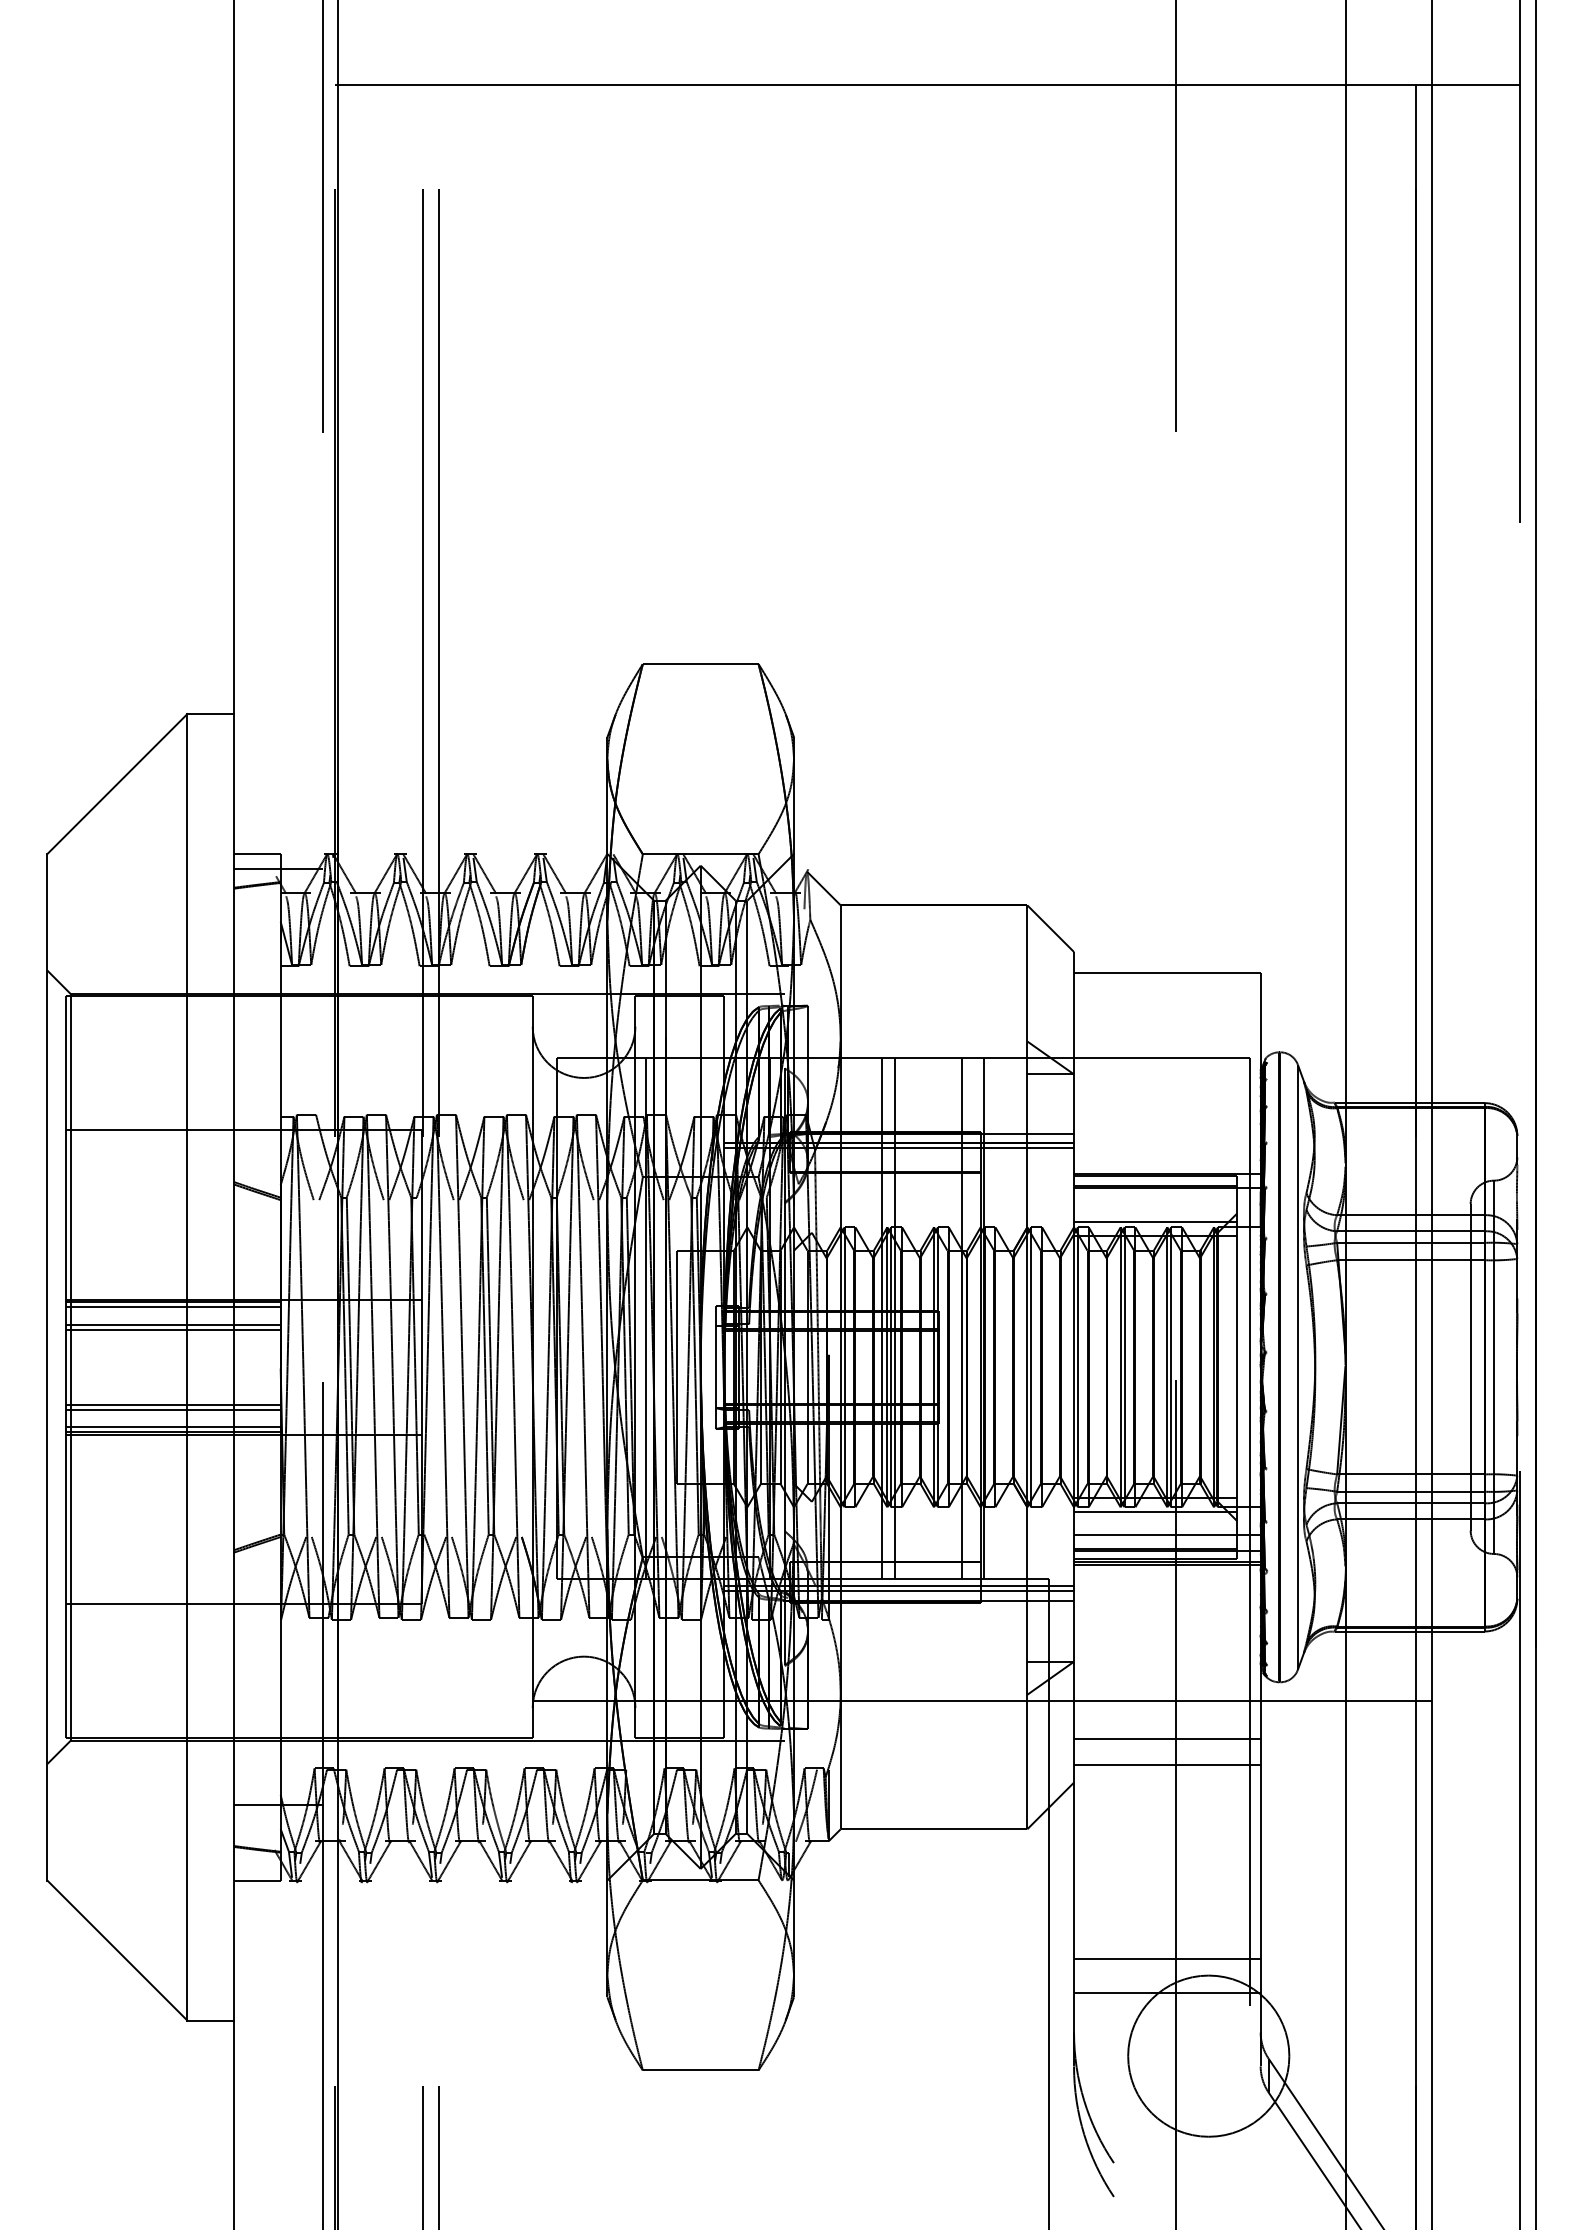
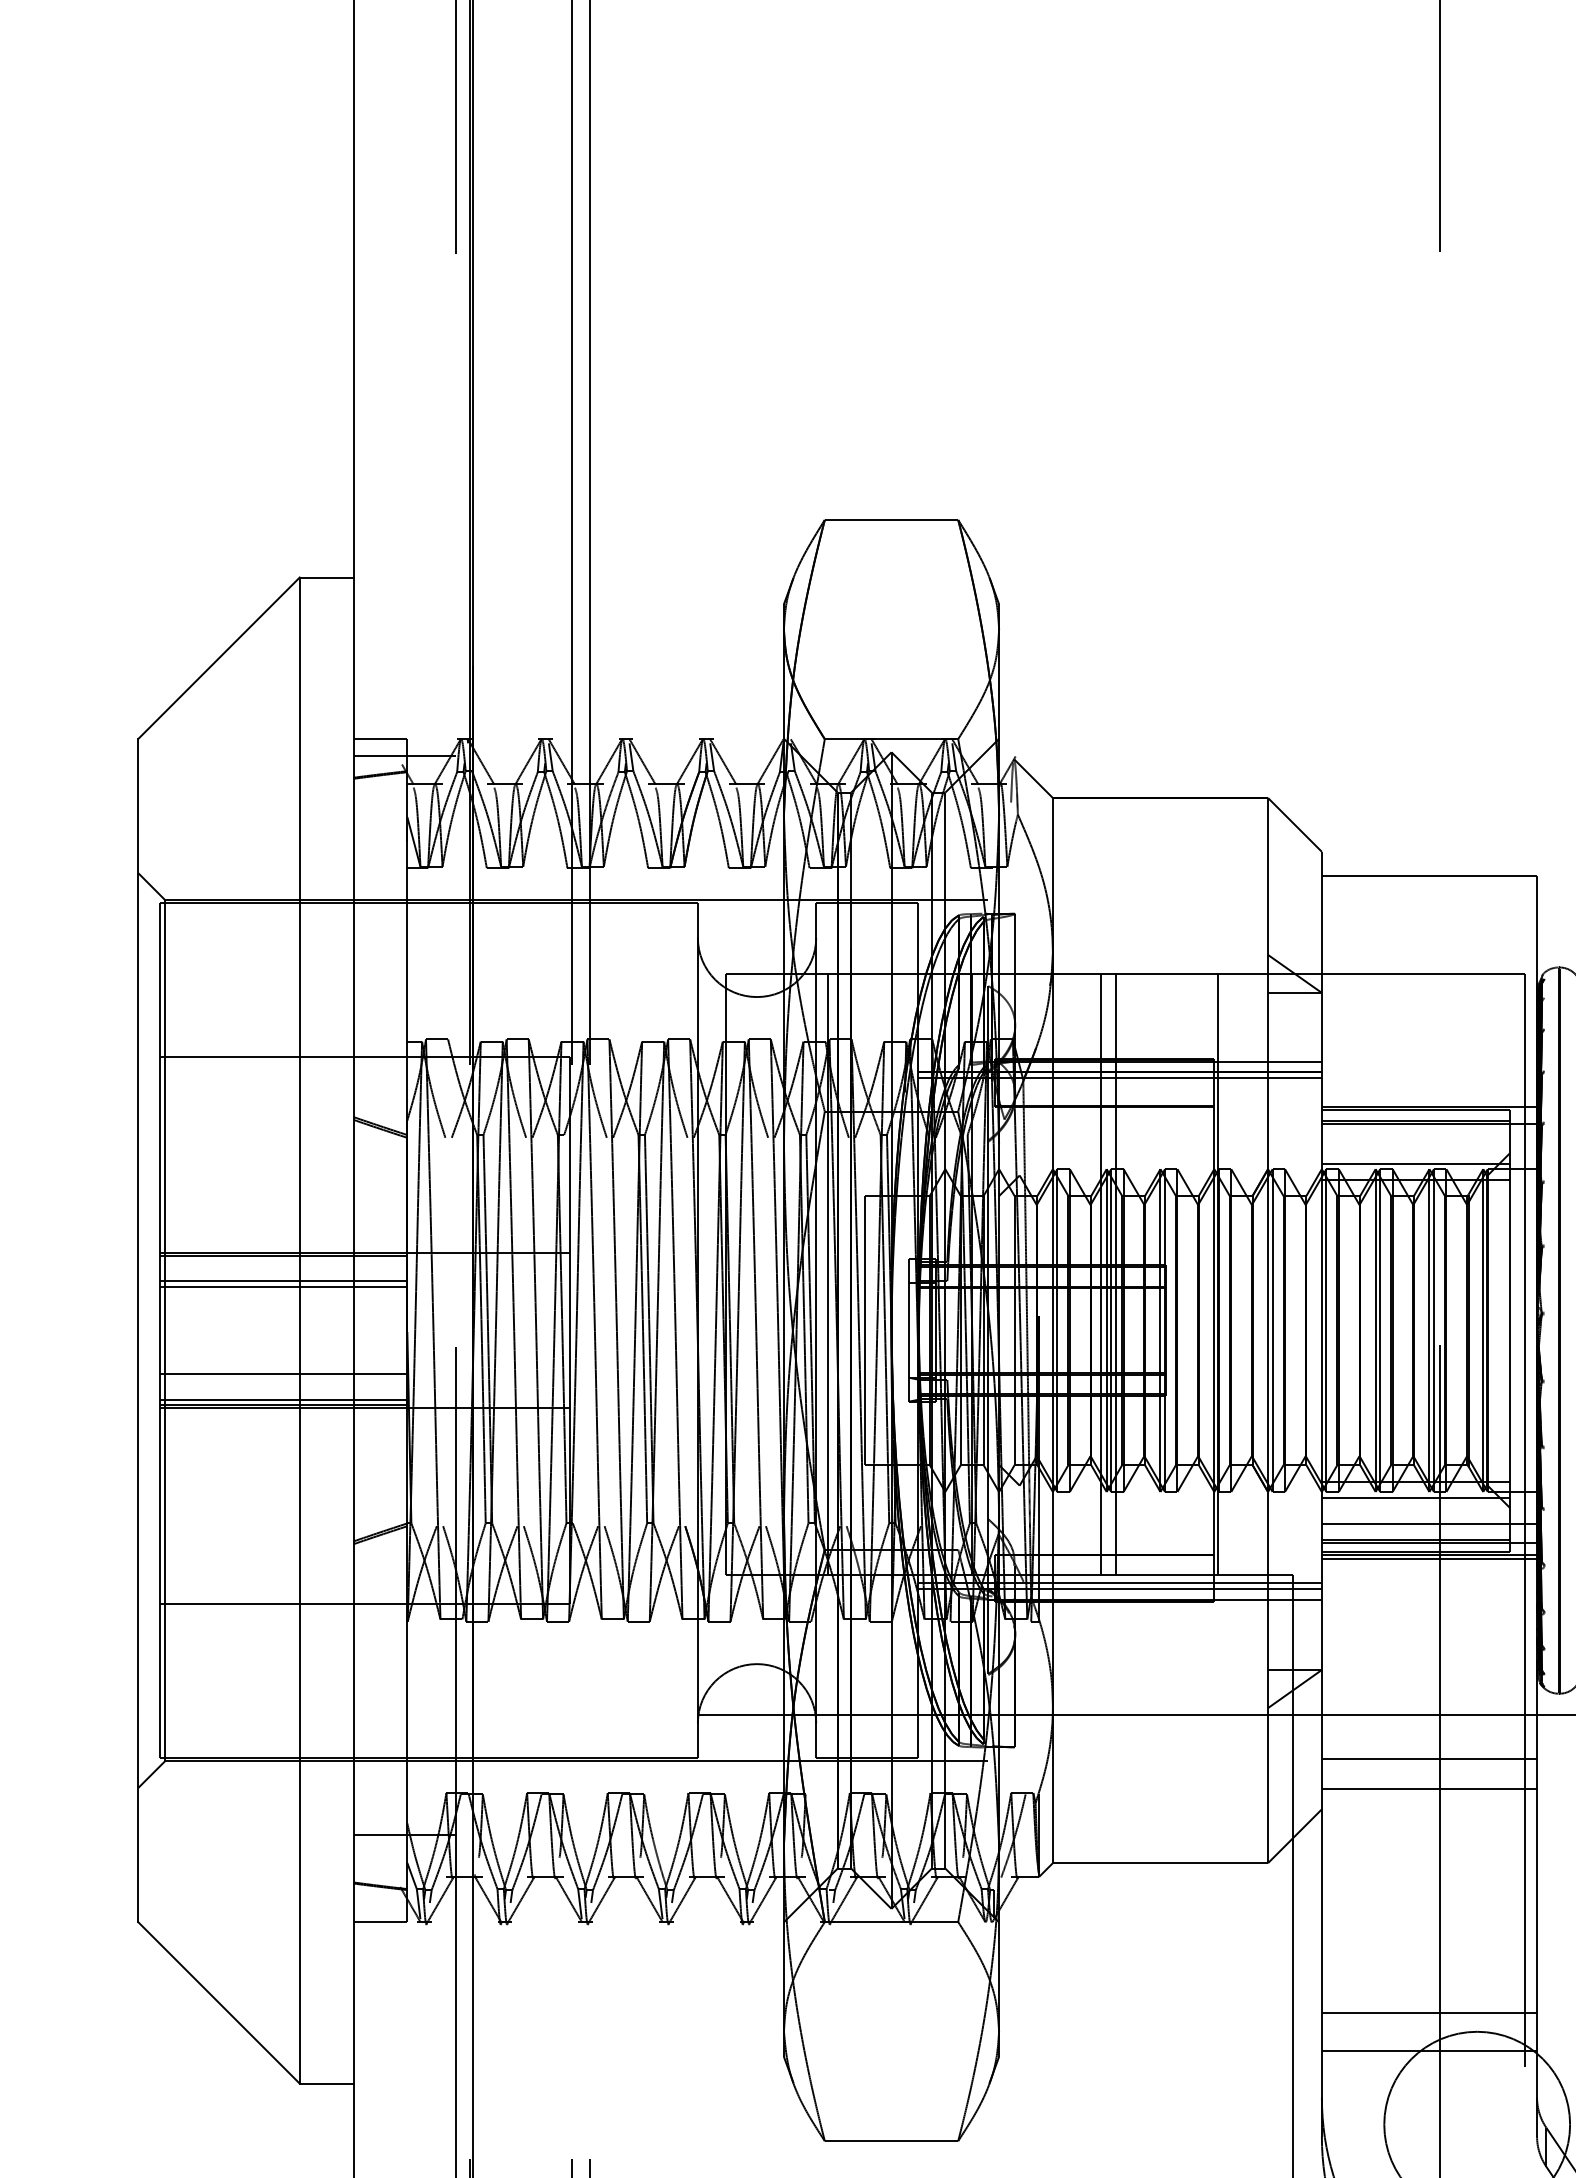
line: (173, 1307) -> (283, 1261), removed
line: (961, 1318) -> (1192, 1274), removed
line: (173, 1410) -> (283, 1380), removed

